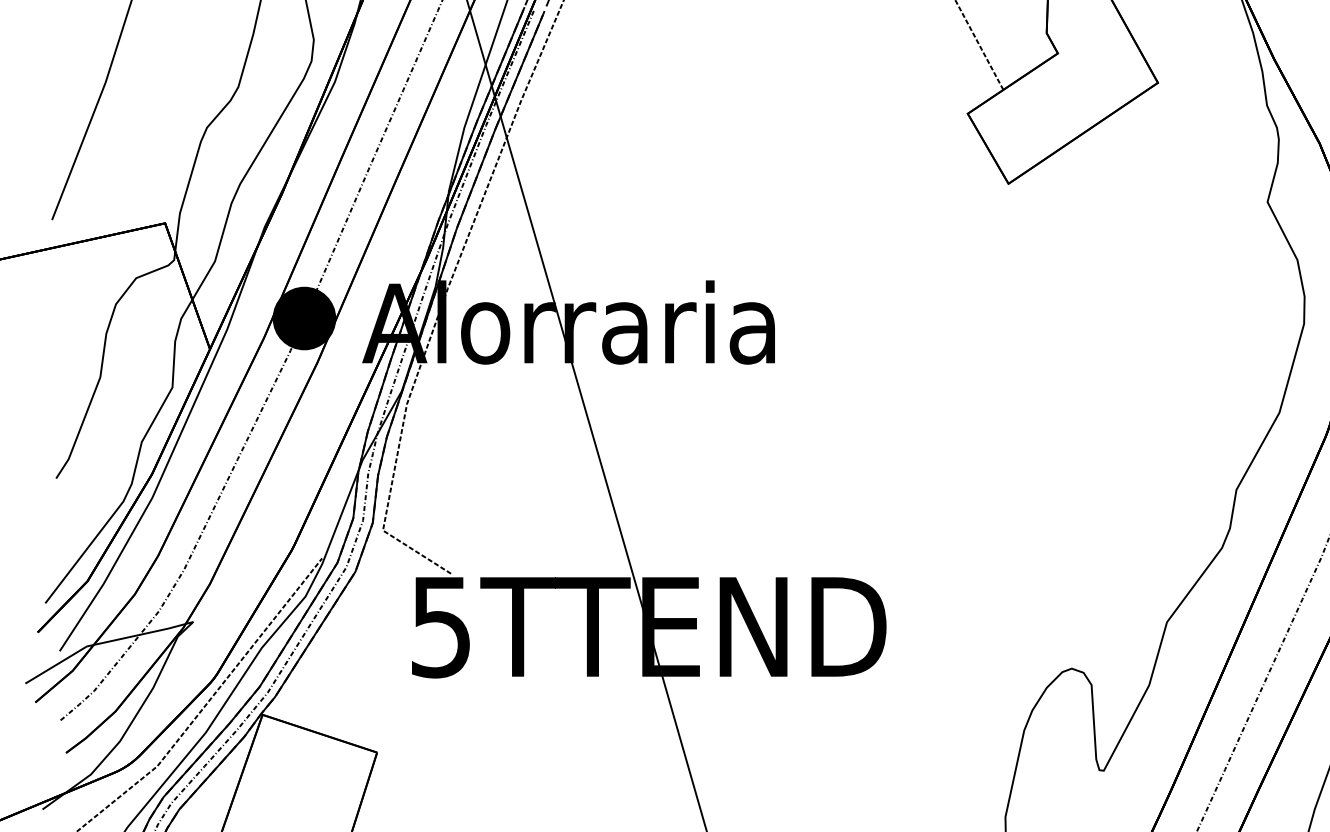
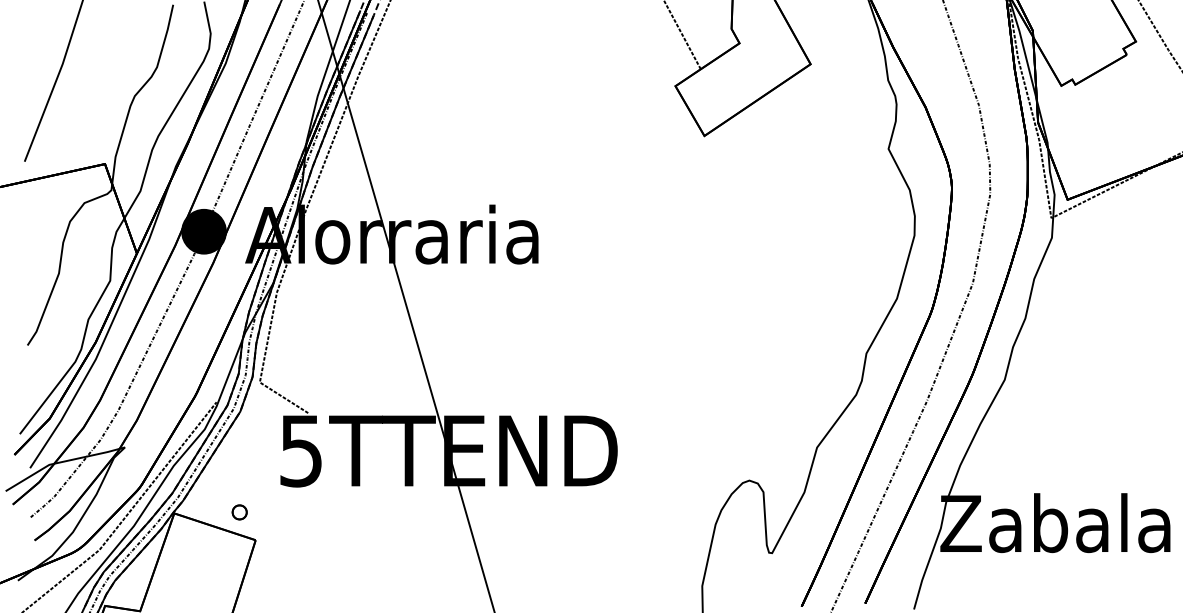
part: (354, 713) -> (239, 512), added

